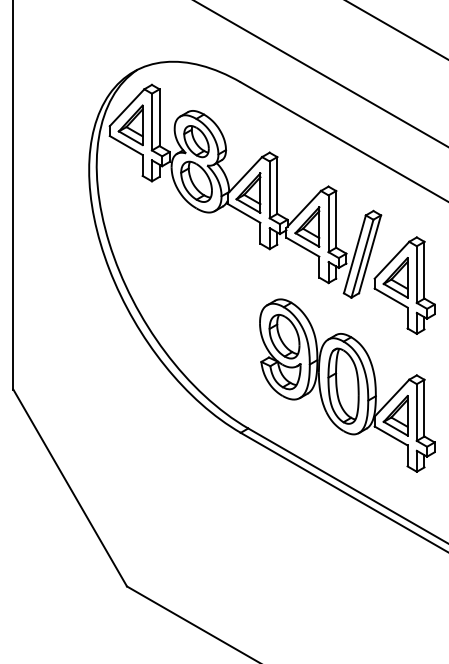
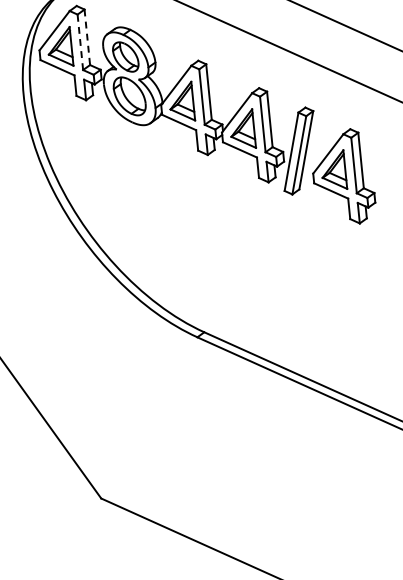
line: (159, 118) -> (87, 38), solid -> dashed
line: (151, 121) -> (79, 41), solid -> dashed
part: (347, 385) -> (297, 280), removed

